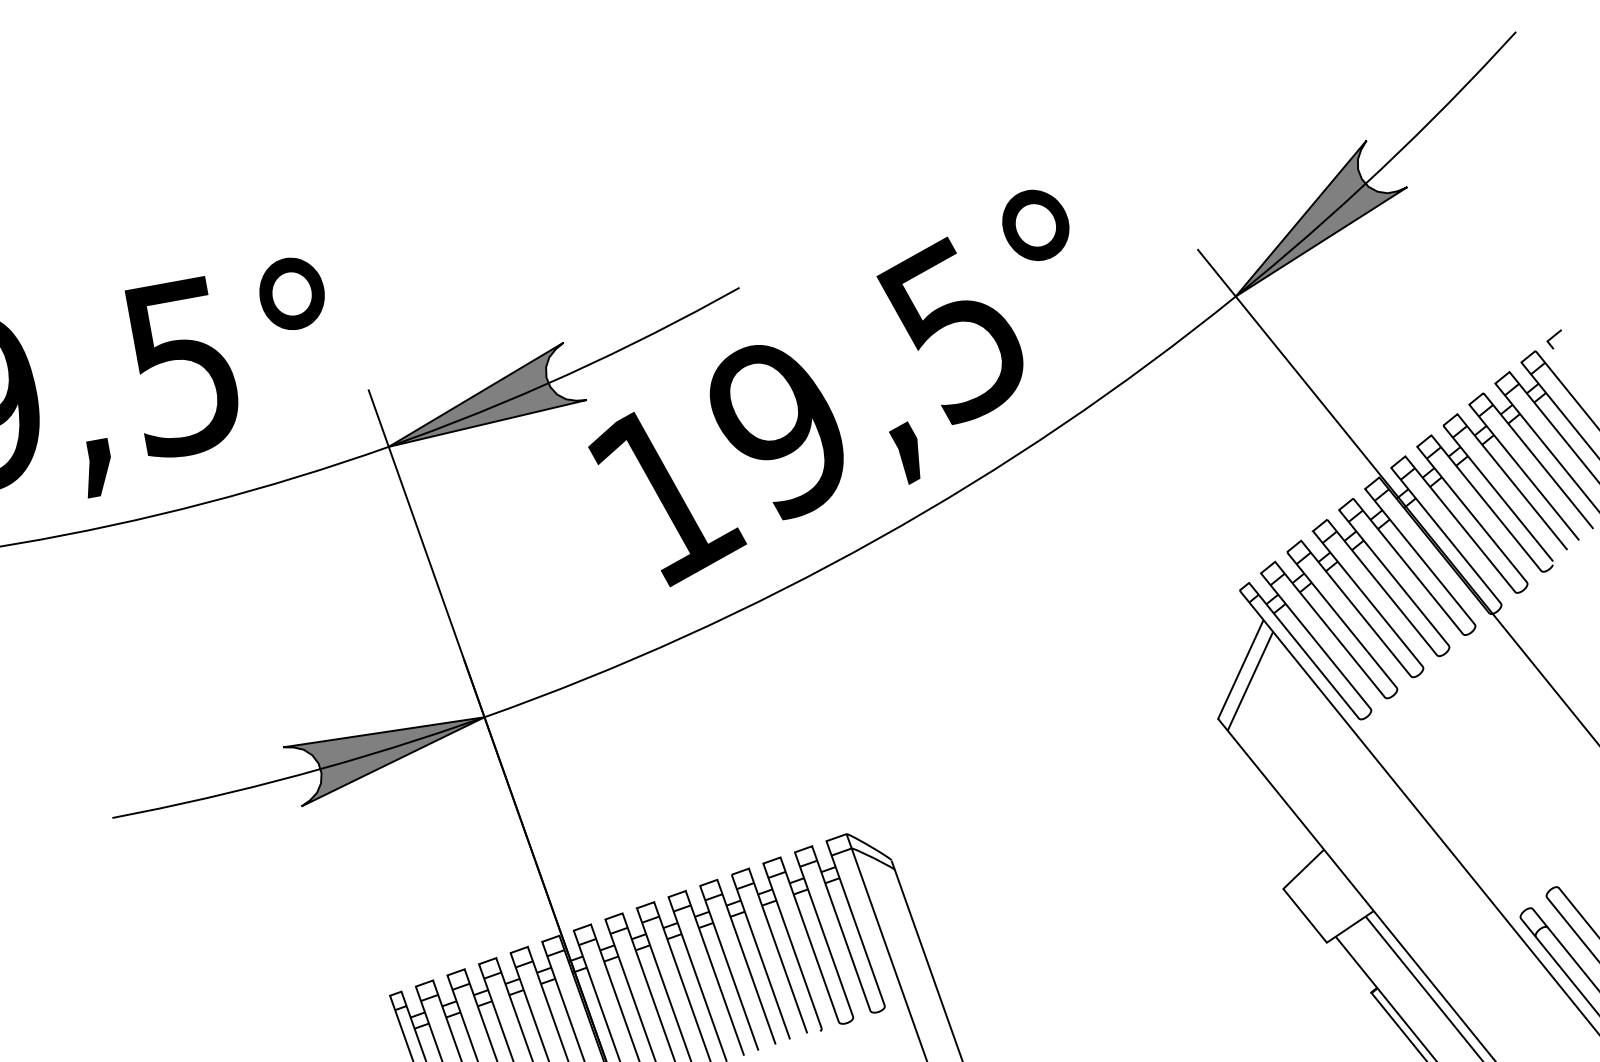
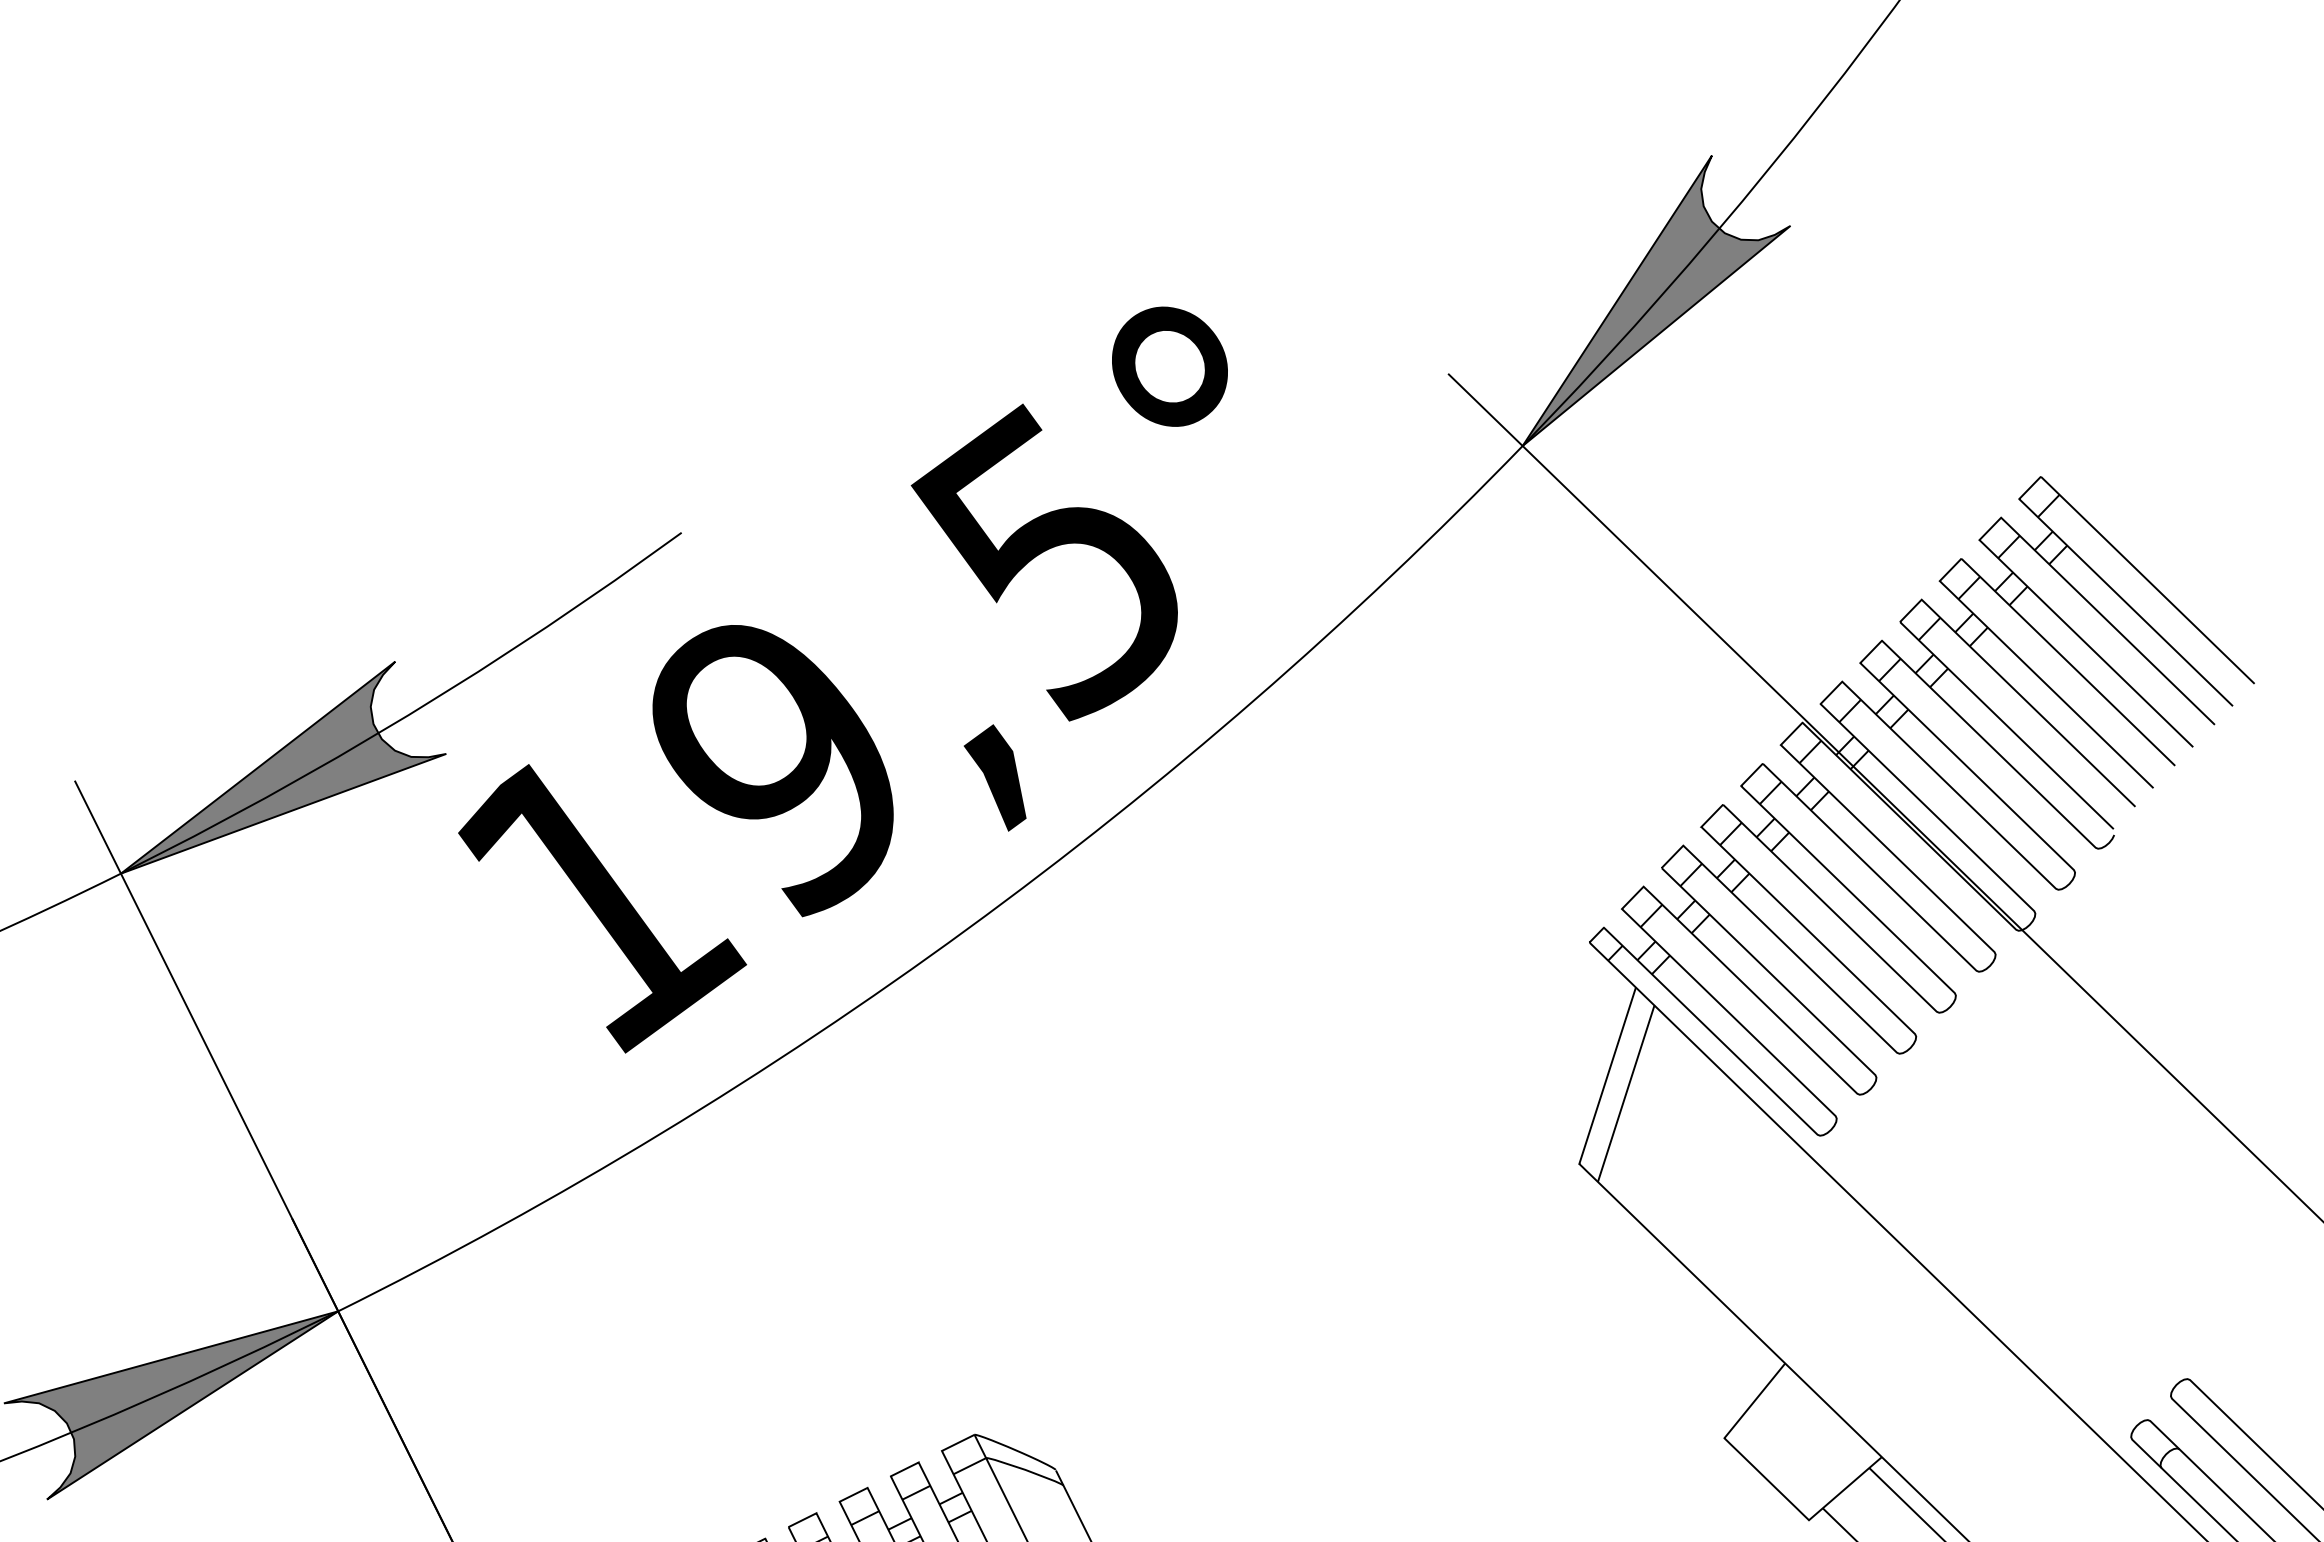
curve: (1552, 338) -> (2066, 452), removed

